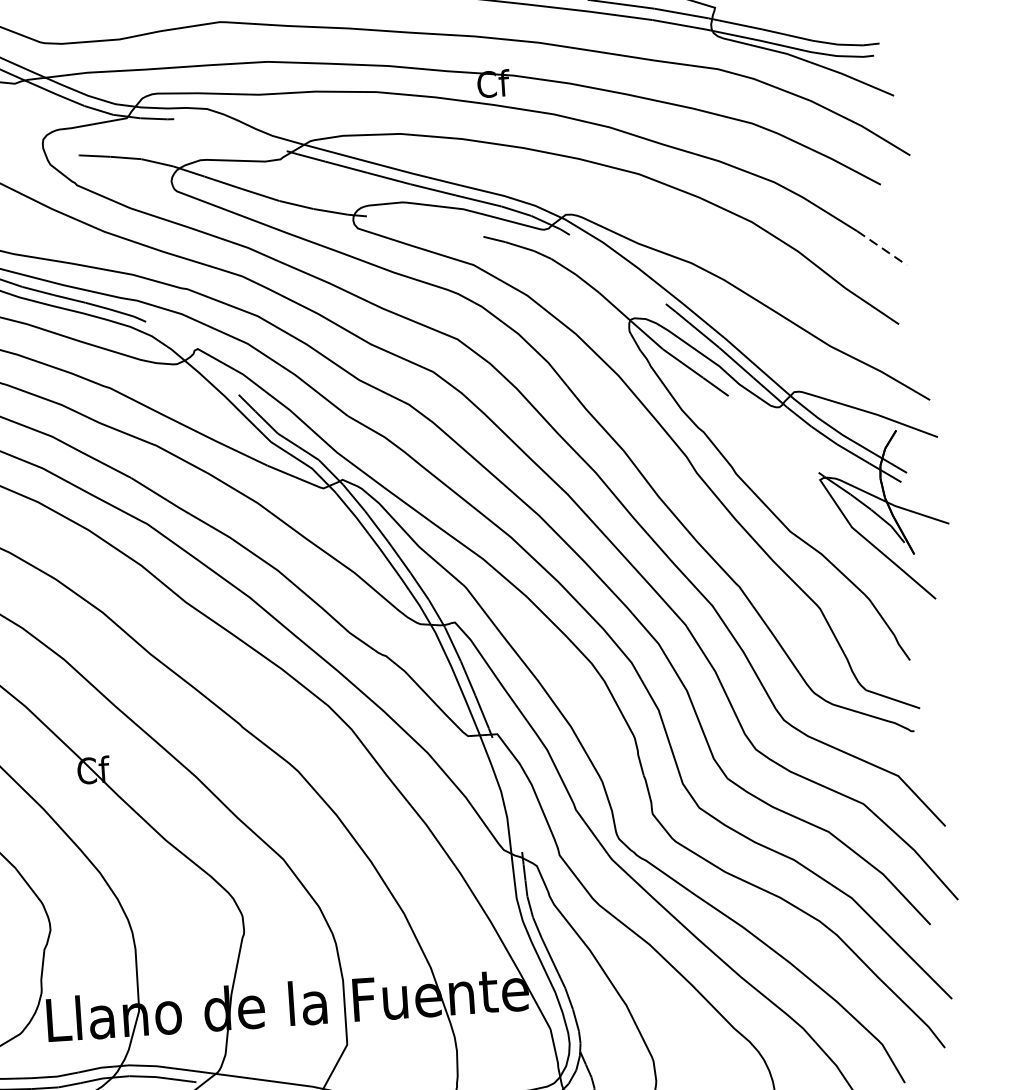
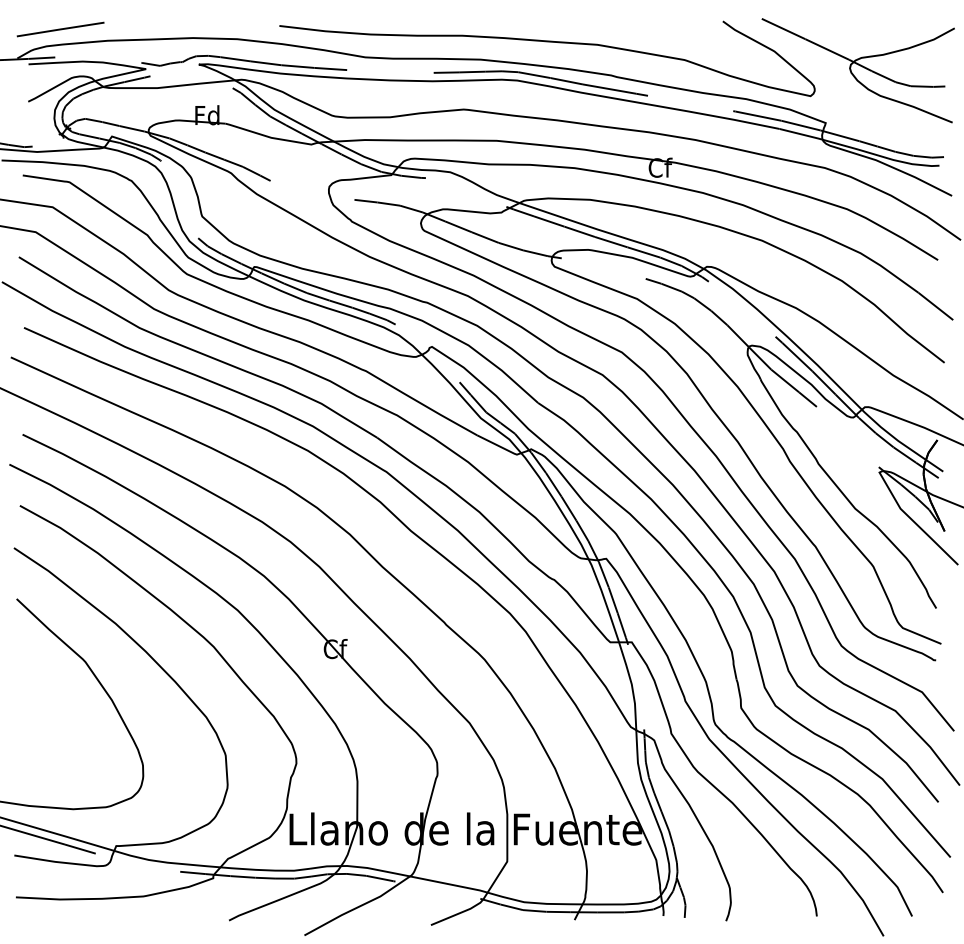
line: (882, 248) -> (936, 306), dashed -> solid

